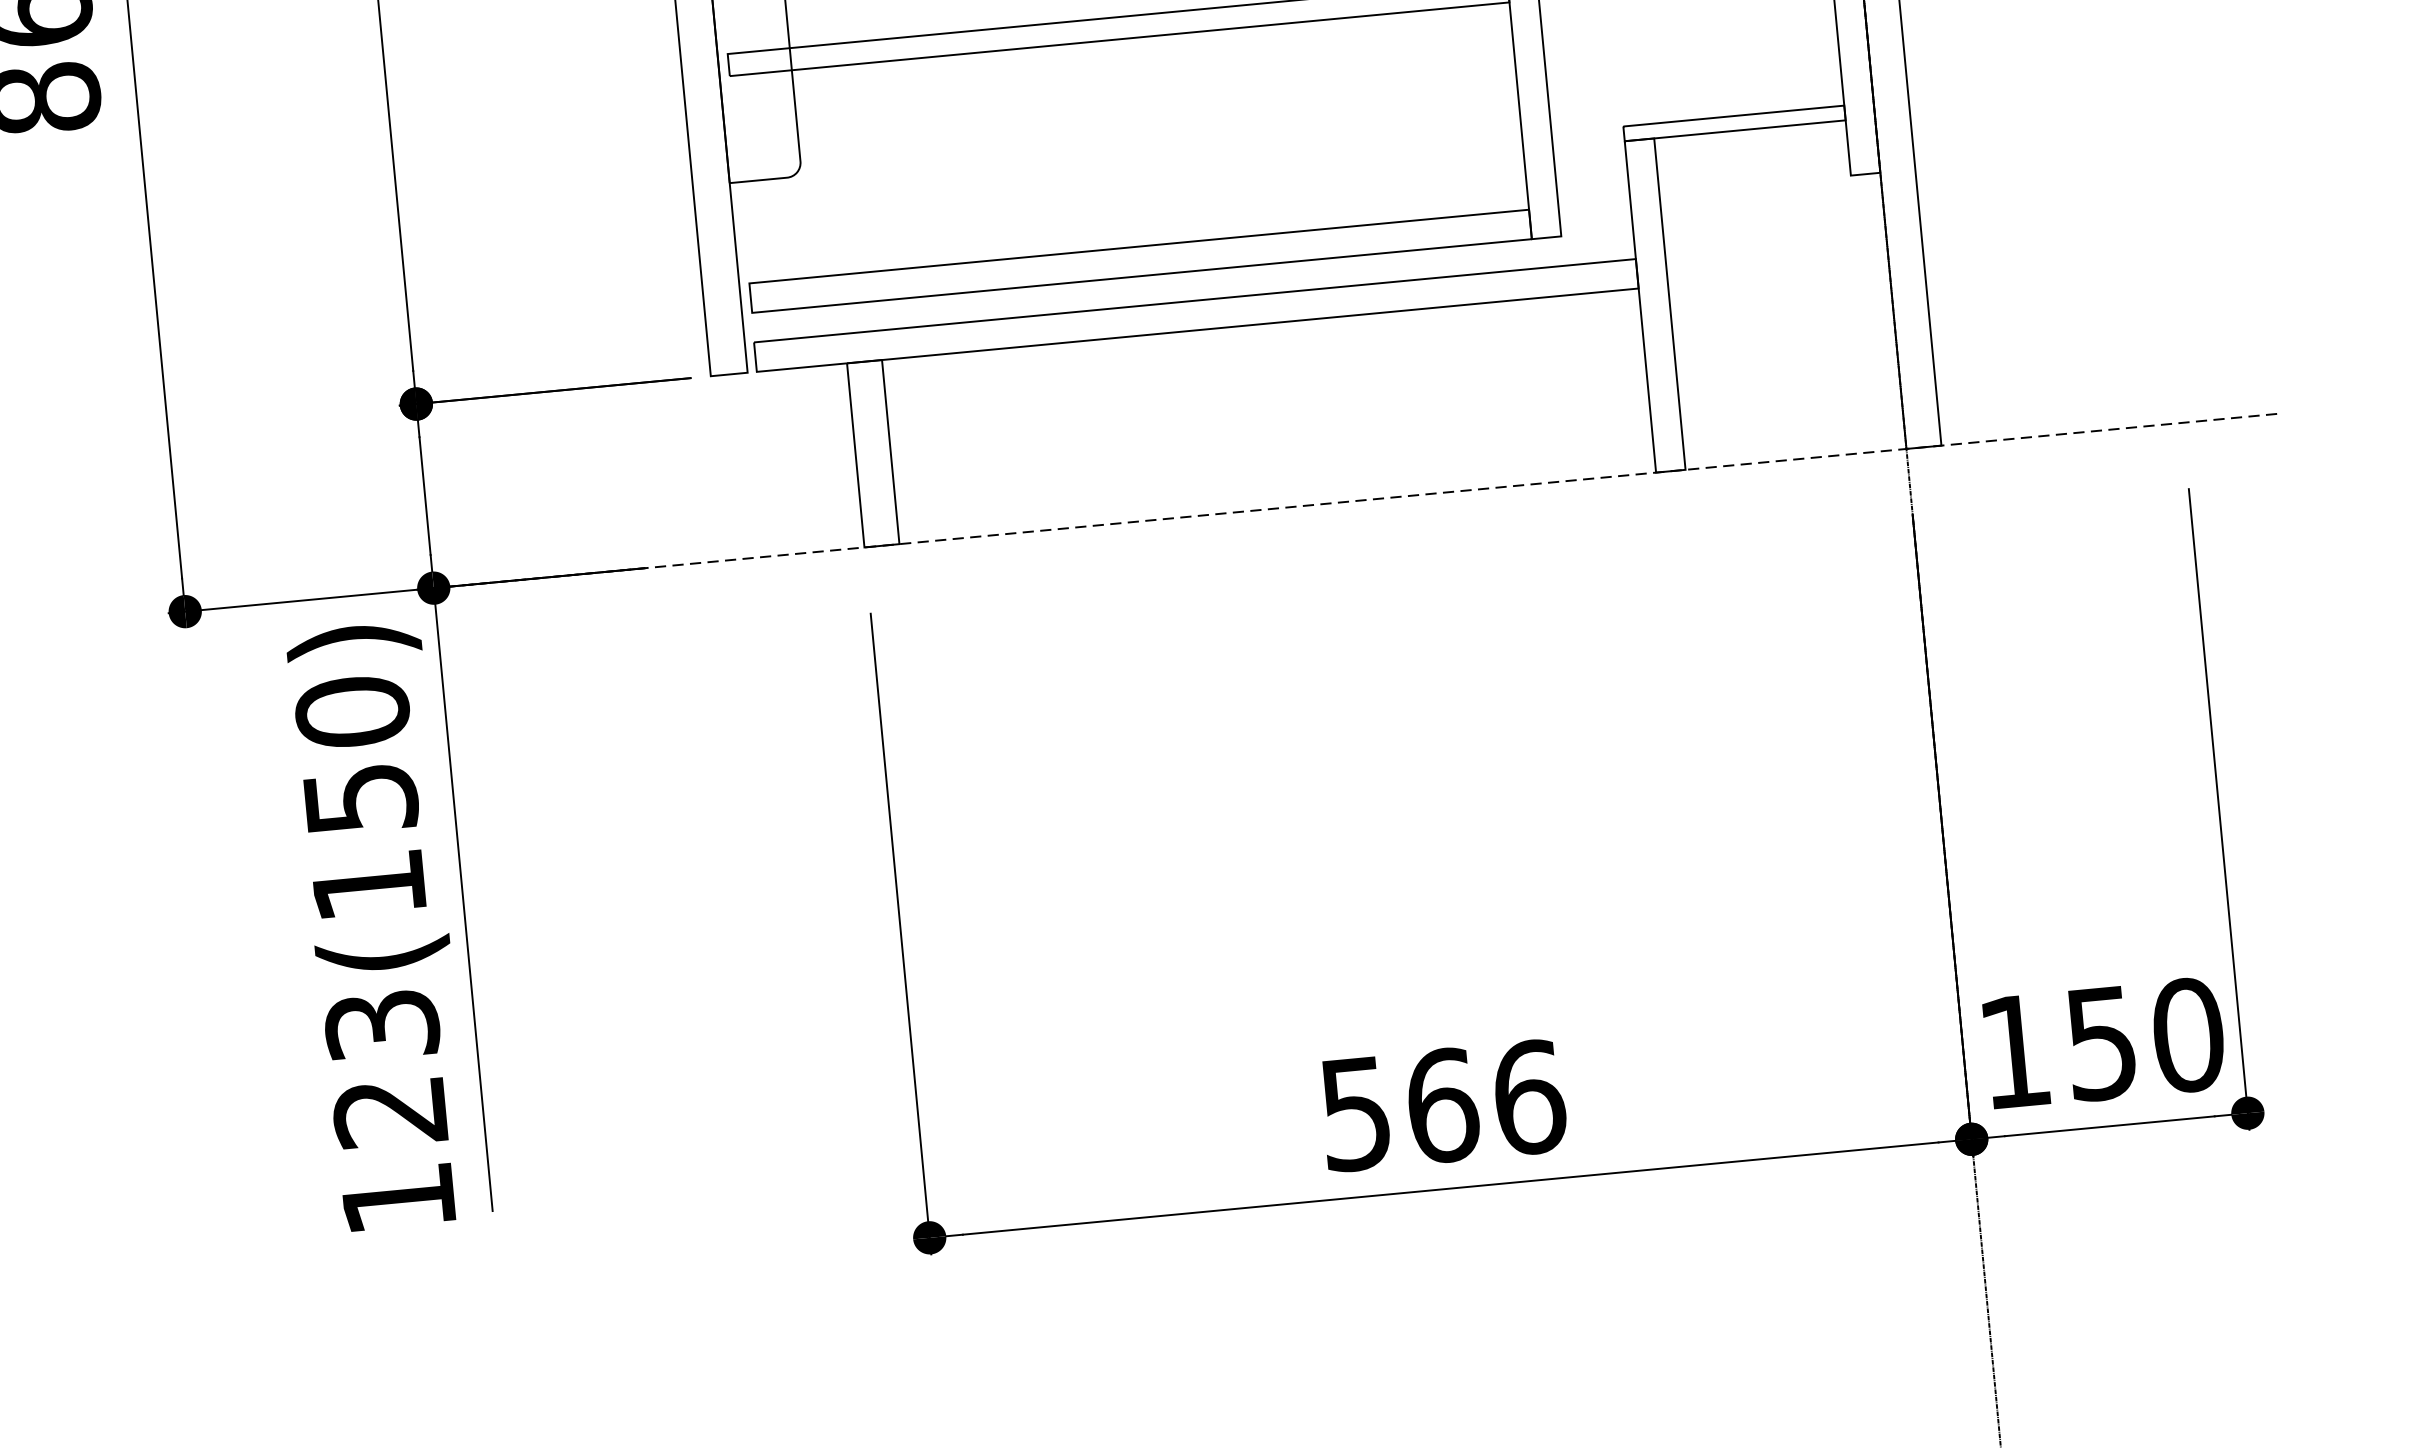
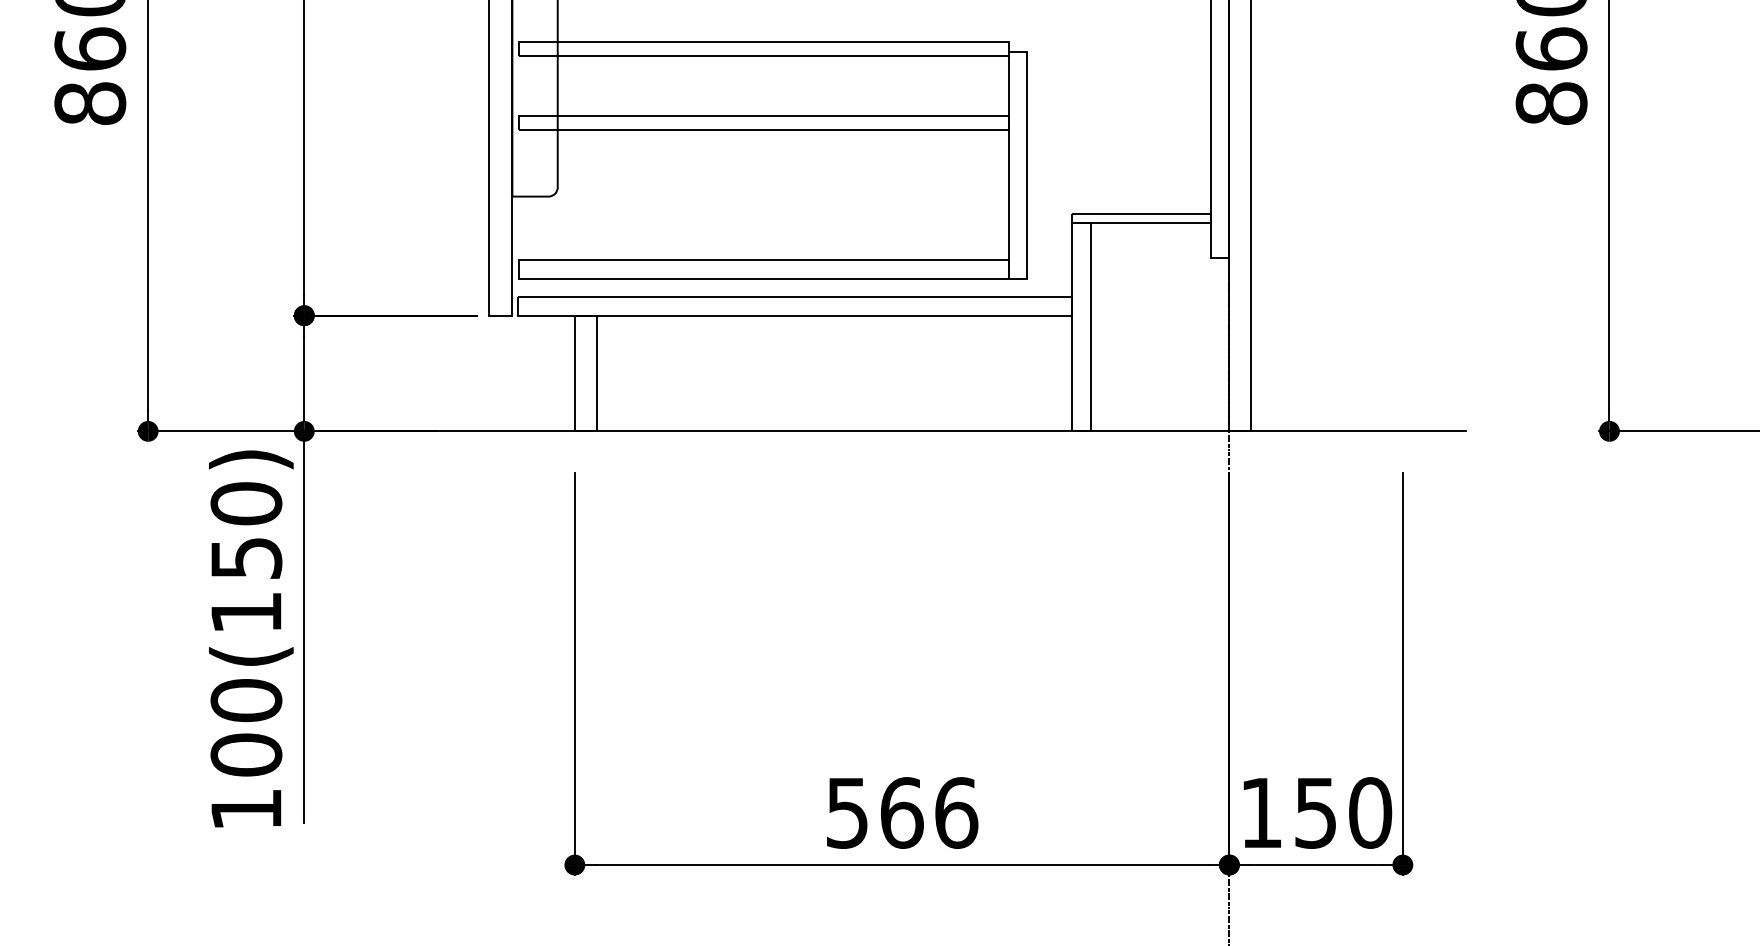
line: (1363, 500) -> (888, 431), dashed -> solid
text: (386, 1068) -> (246, 727), 123(150) -> 100(150)

